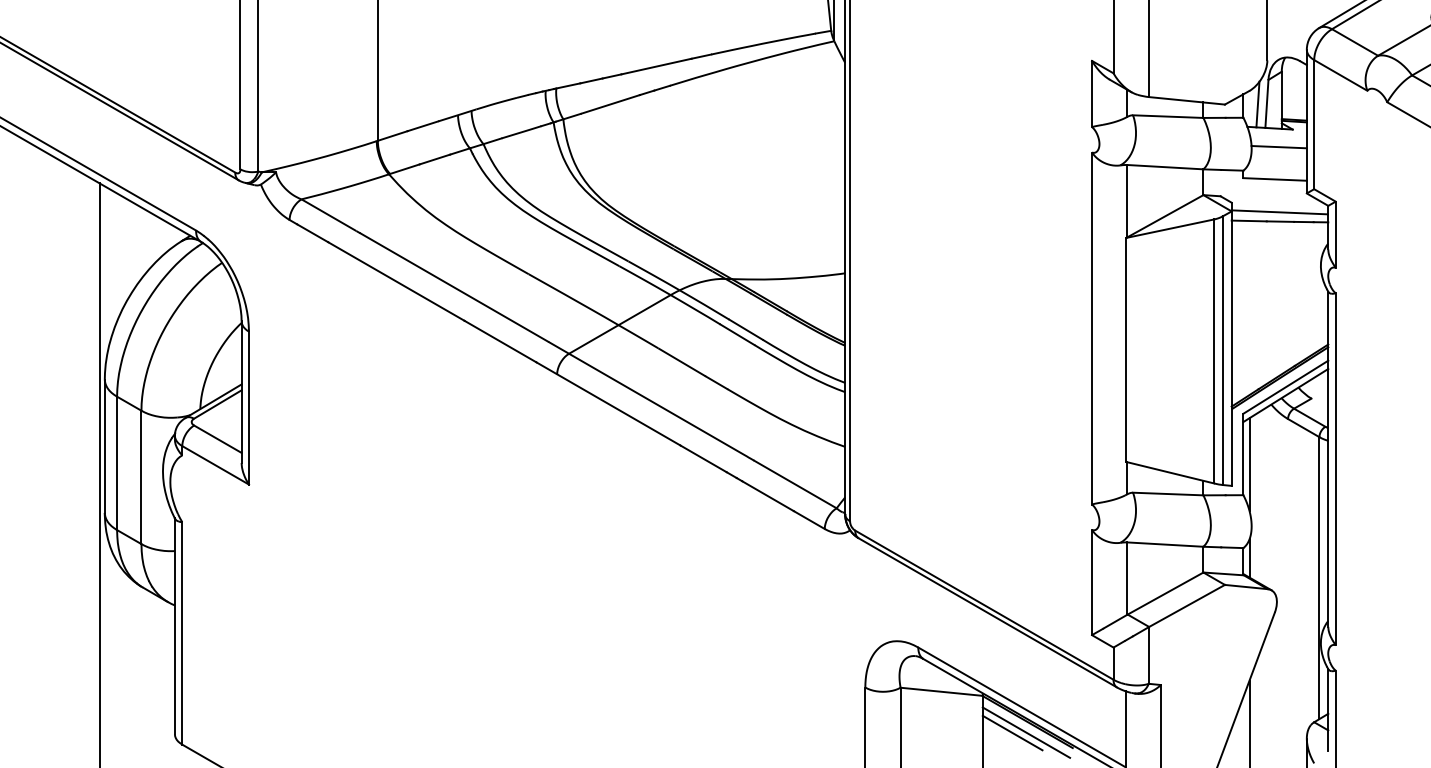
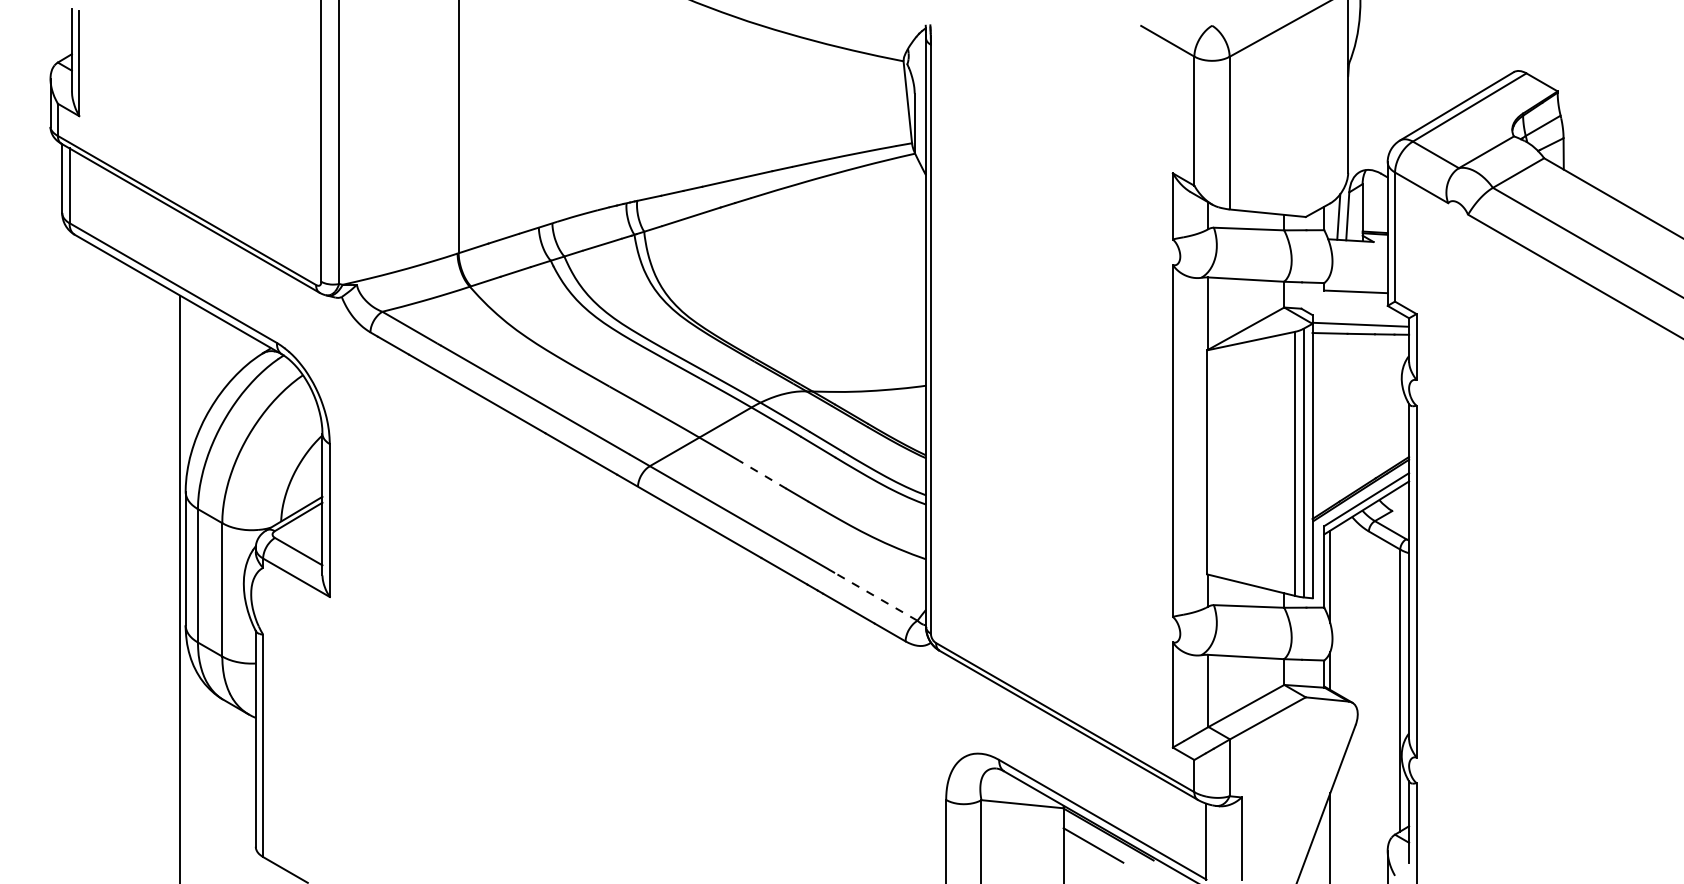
line: (1278, 147) -> (1359, 259), removed
line: (681, 362) -> (762, 474), solid -> dashed
line: (795, 484) -> (876, 596), solid -> dashed
line: (1025, 732) -> (1106, 844), removed

